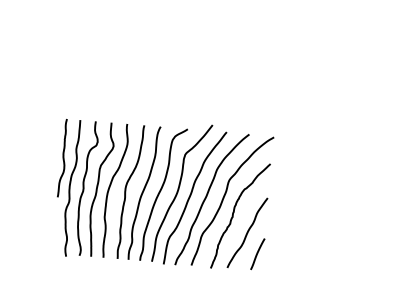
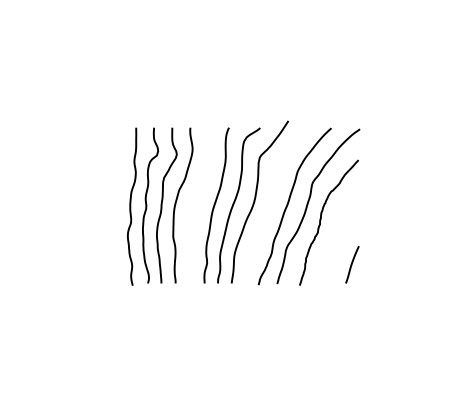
curve: (62, 157) -> (119, 172), removed
curve: (126, 191) -> (195, 205), removed
curve: (191, 196) -> (270, 204), removed
curve: (247, 233) -> (338, 241), removed

